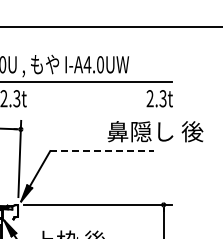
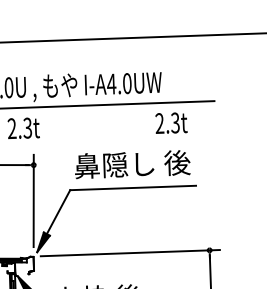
text: (159, 98) -> (171, 122), moved
text: (155, 131) -> (132, 164), moved
line: (102, 151) -> (133, 188), dashed -> solid

